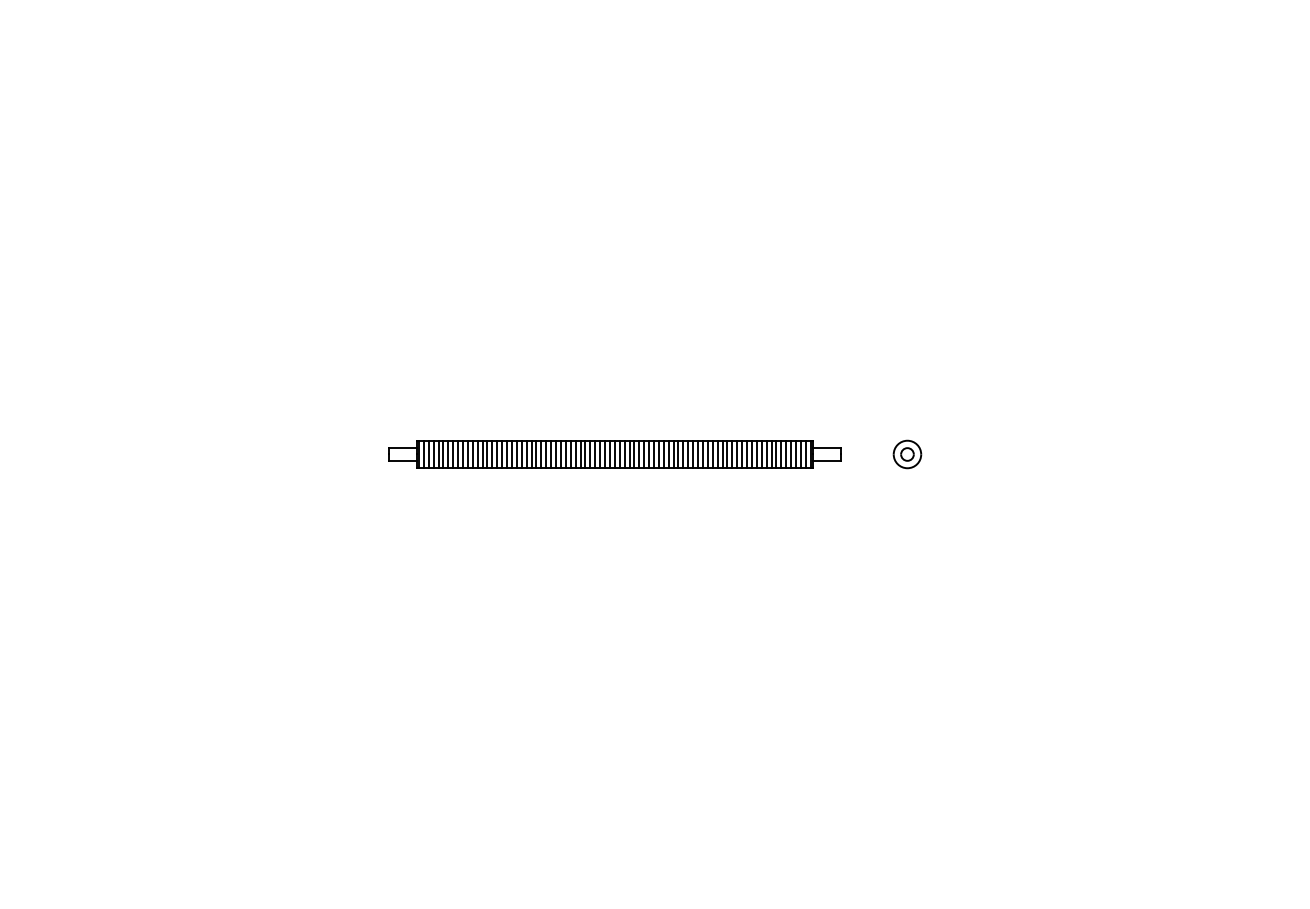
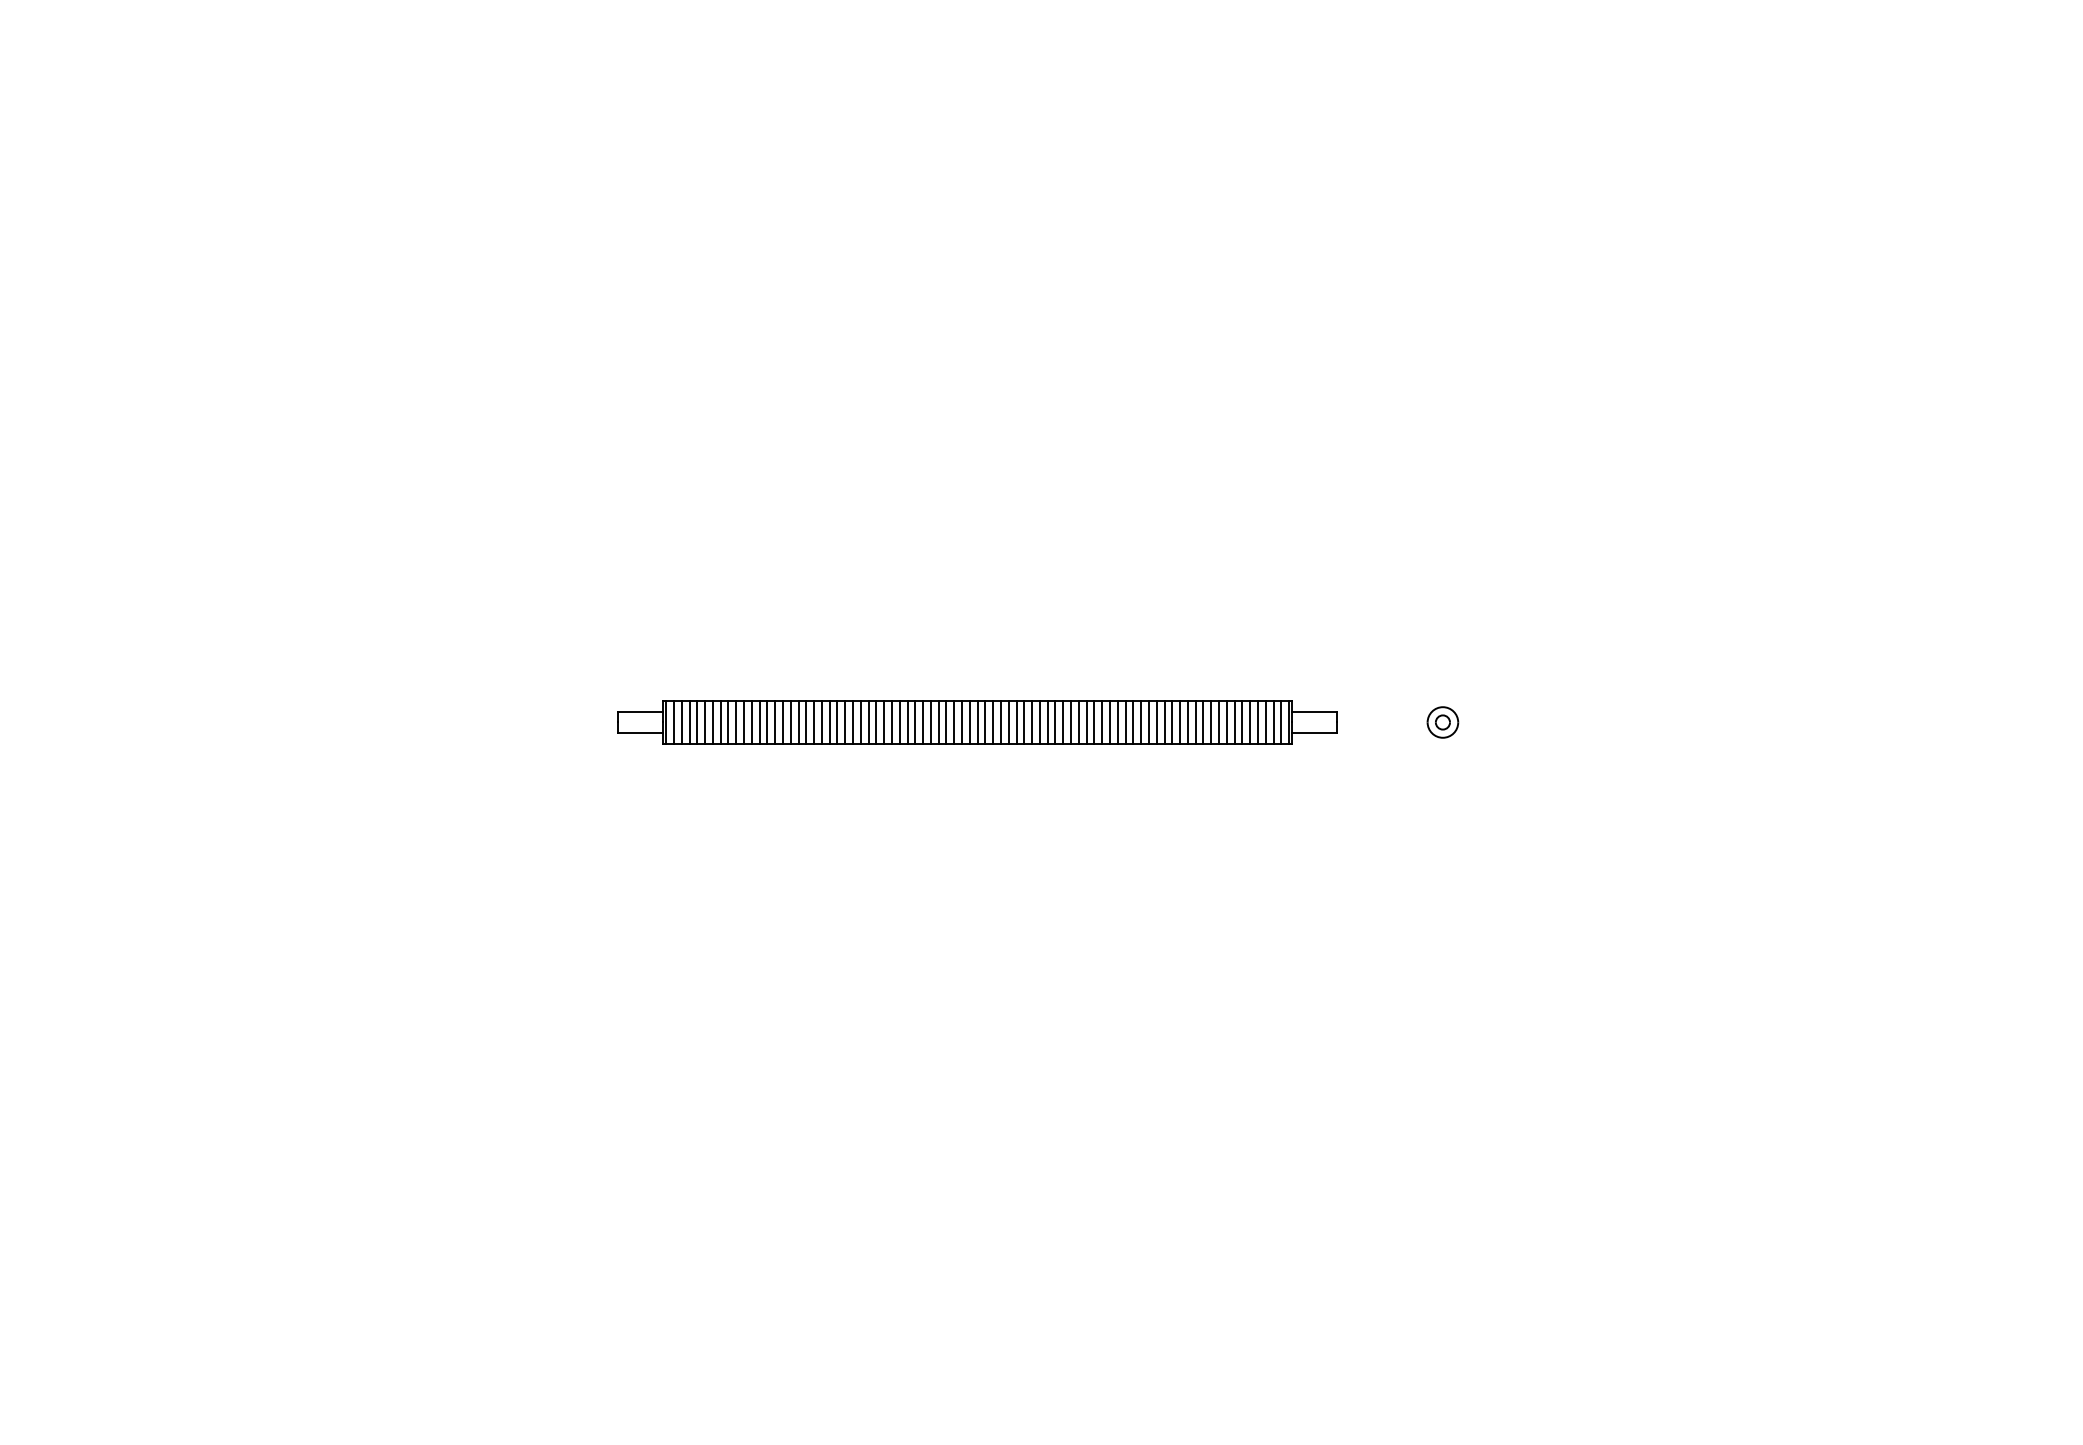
part: (907, 454) -> (1442, 722), size x0.7

